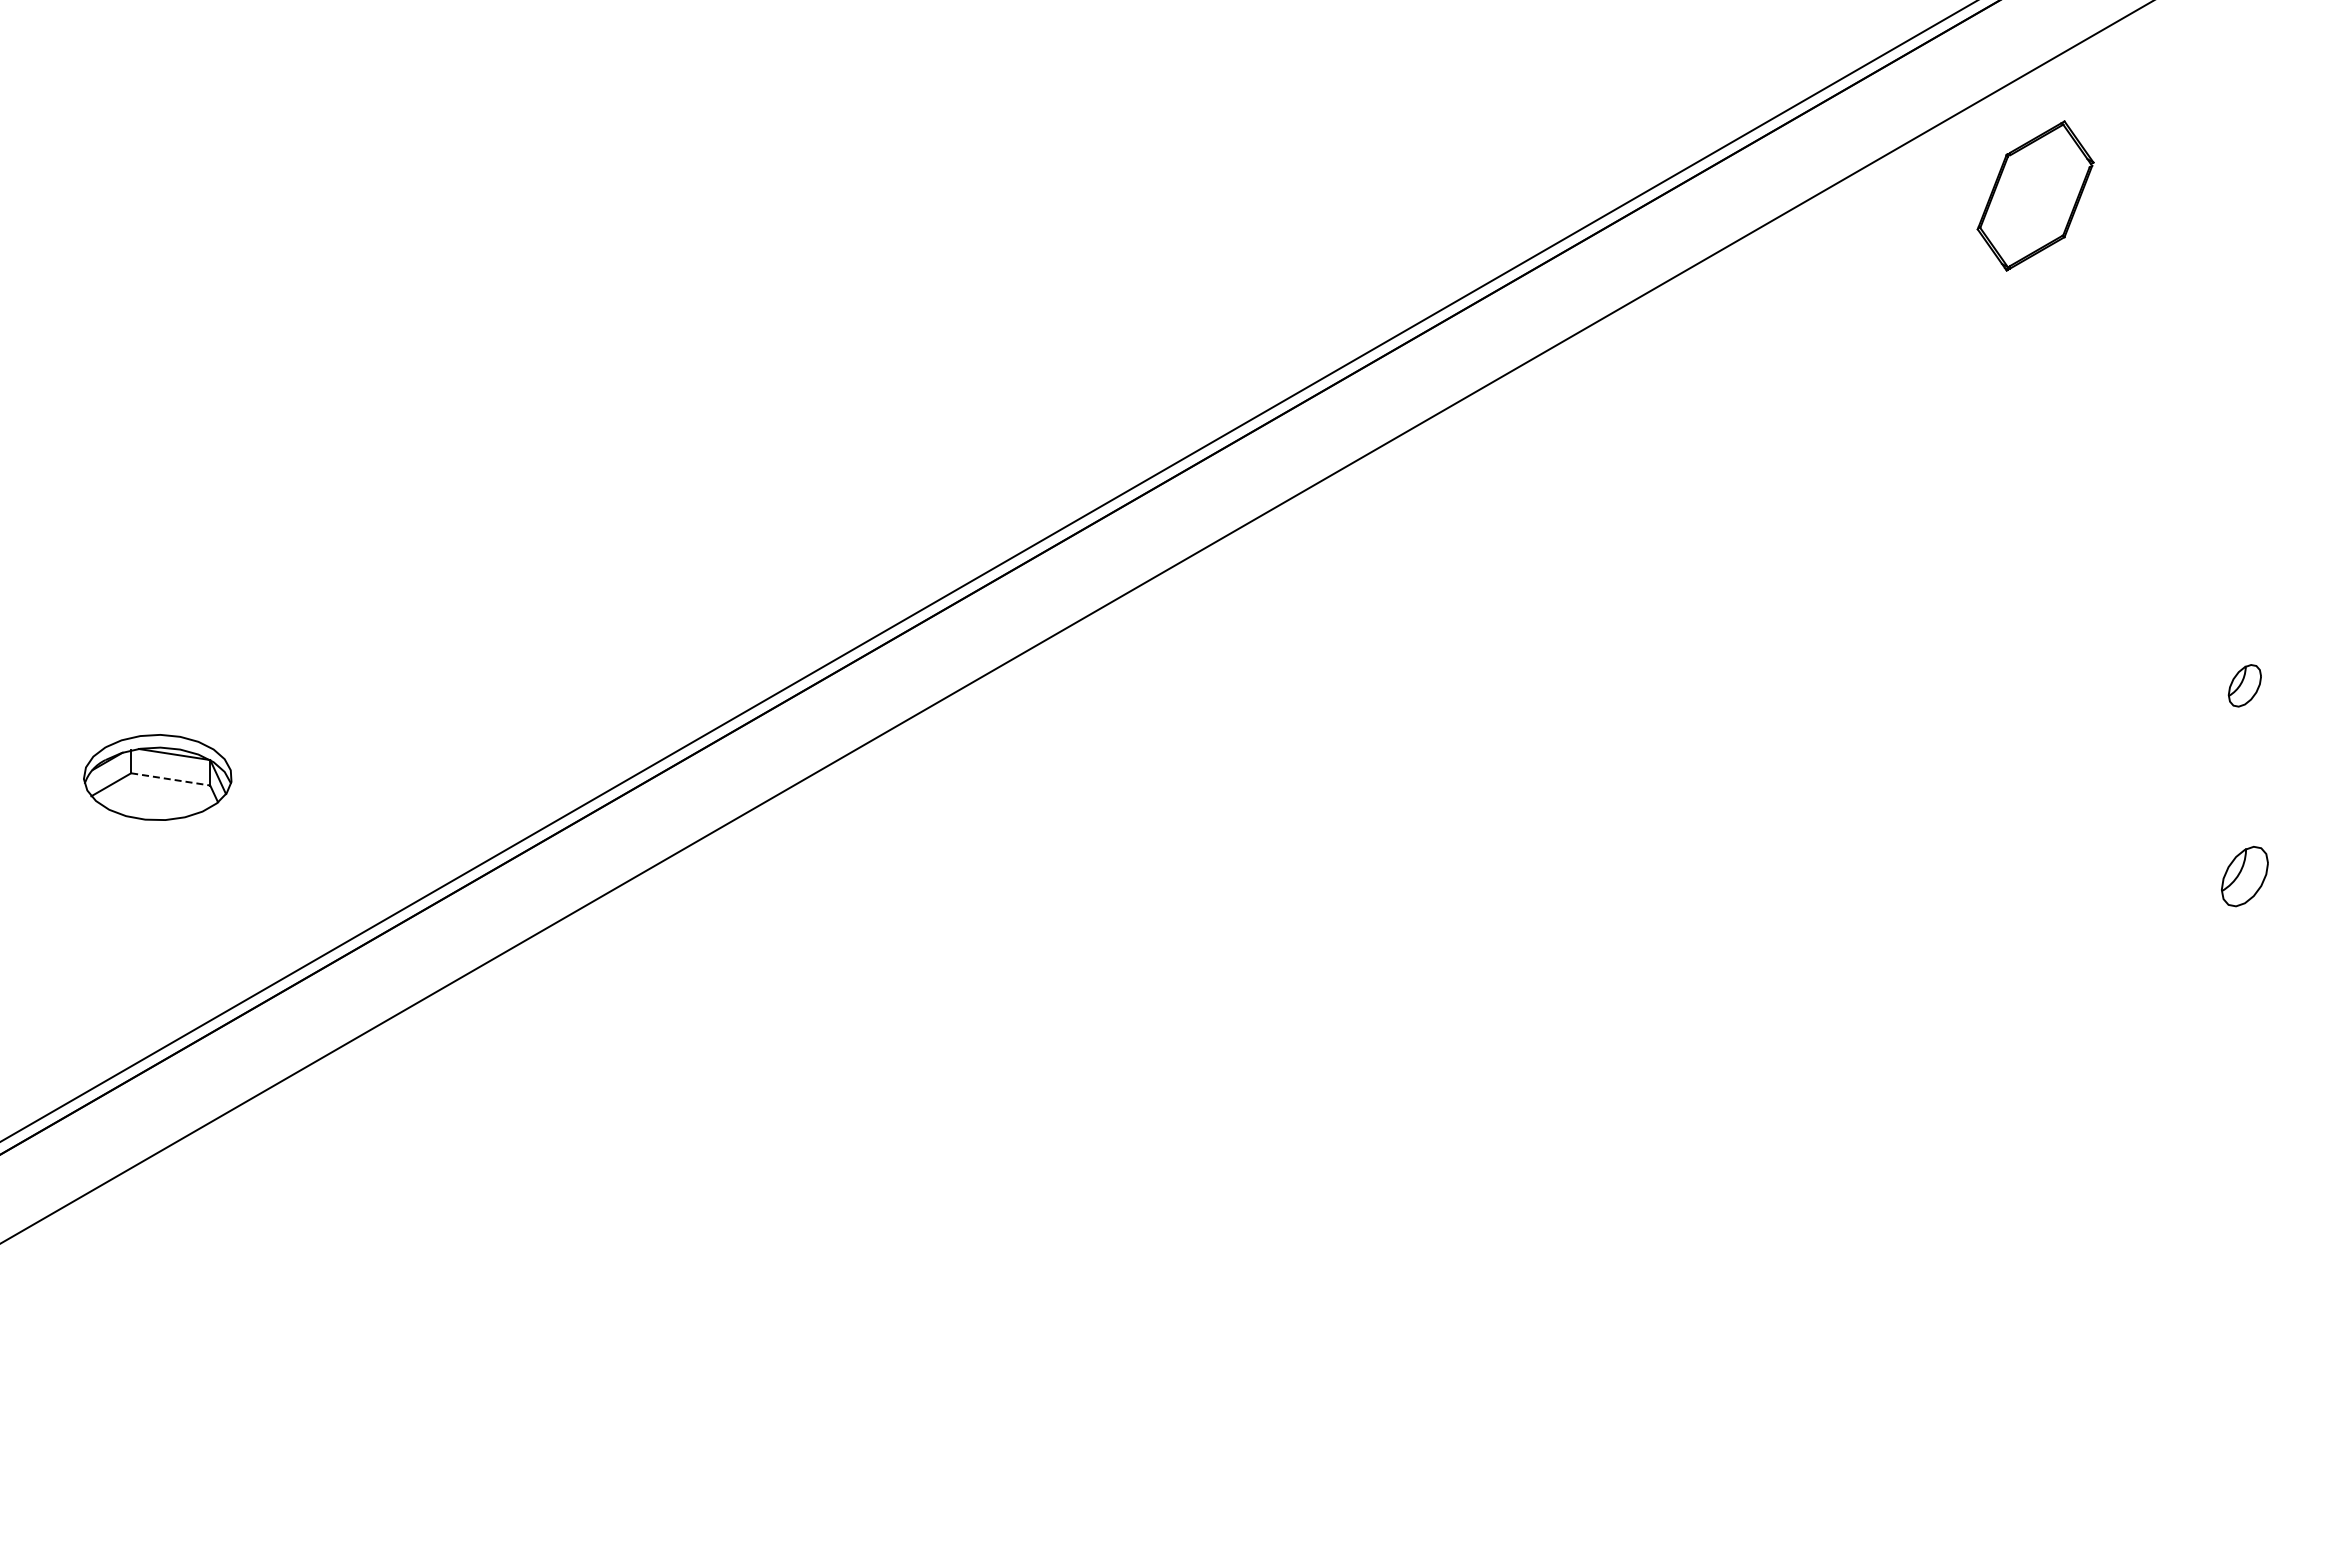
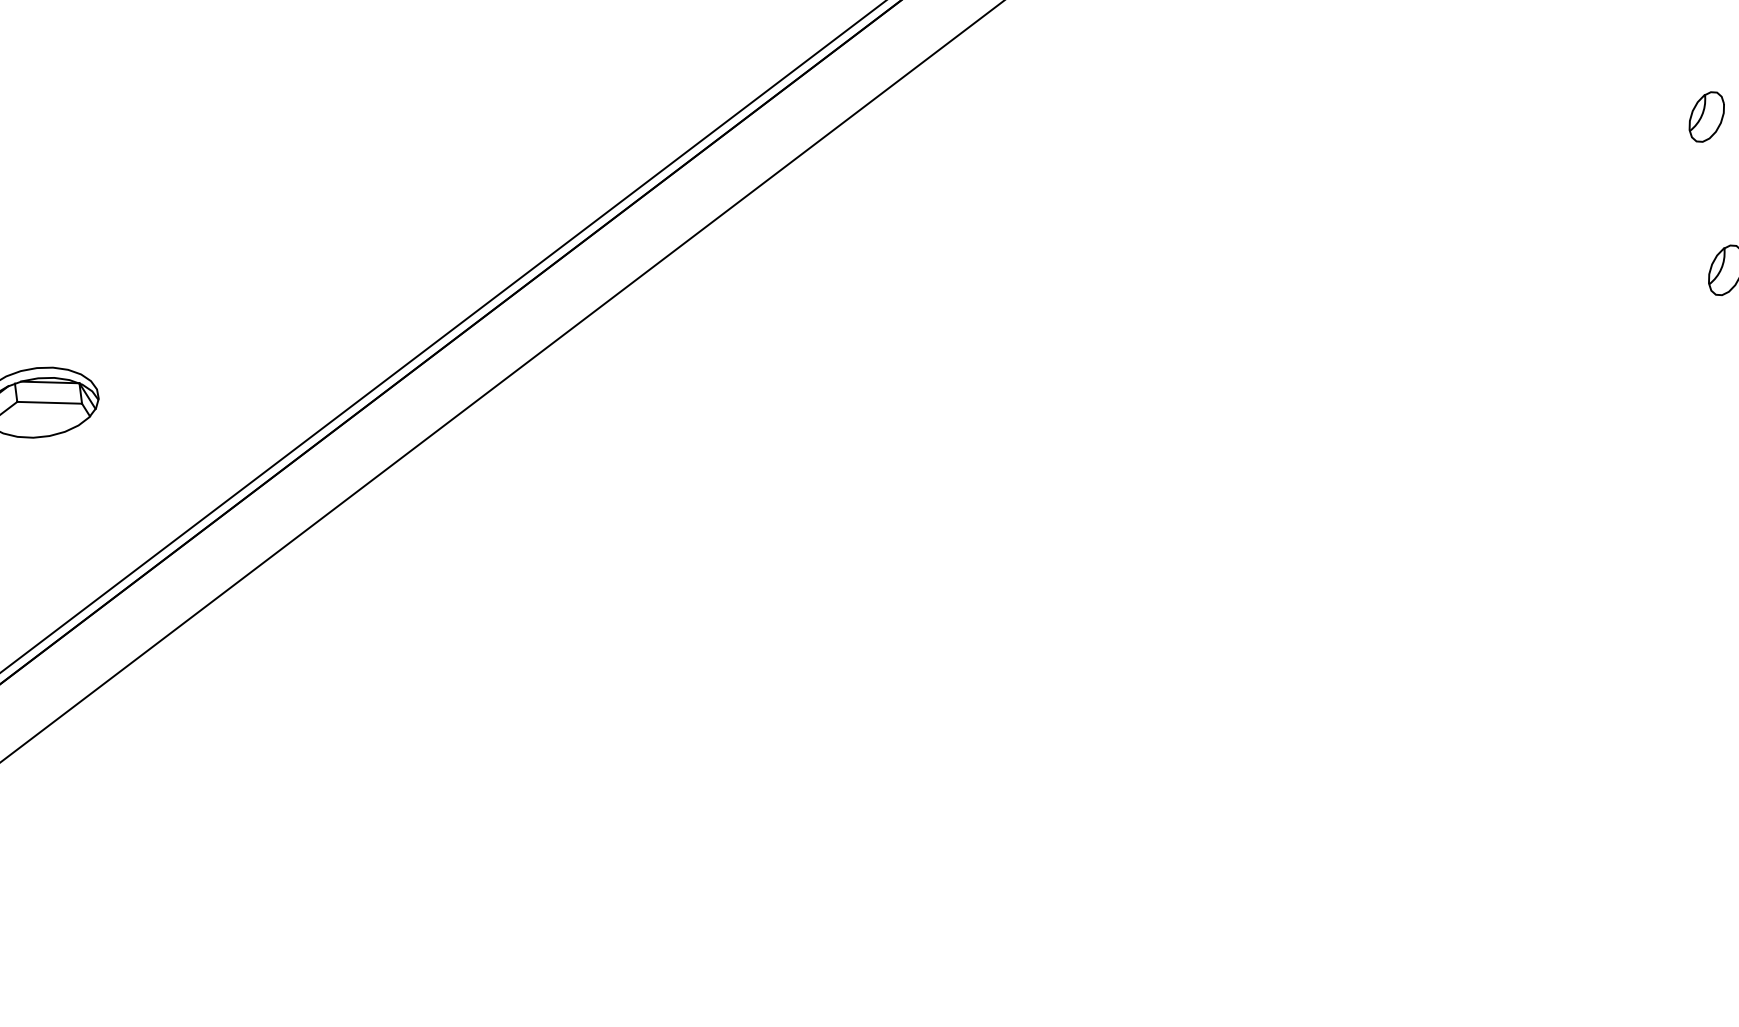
part: (2244, 685) -> (1706, 116), size x1.43
line: (171, 779) -> (50, 402), dashed -> solid

